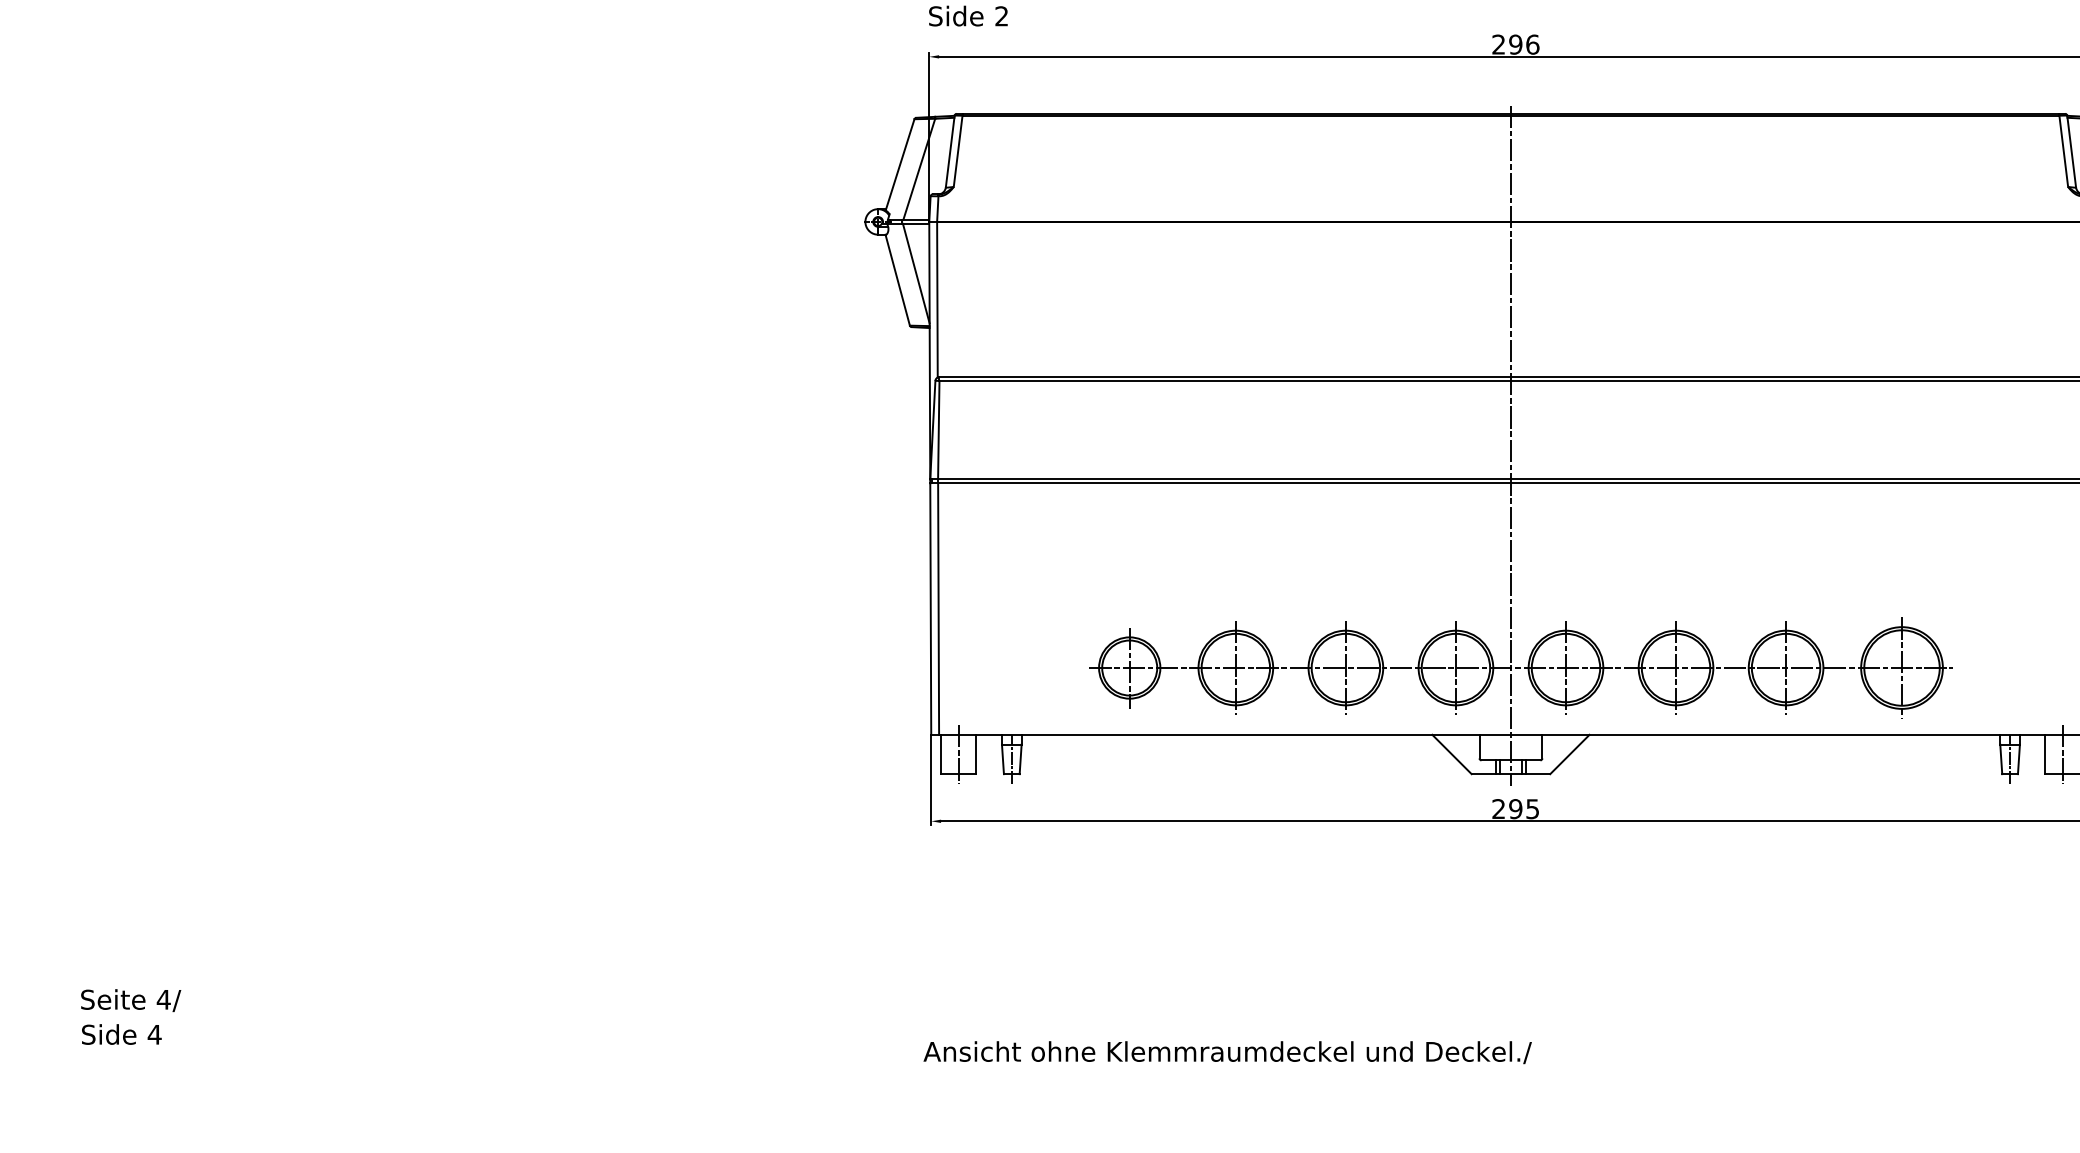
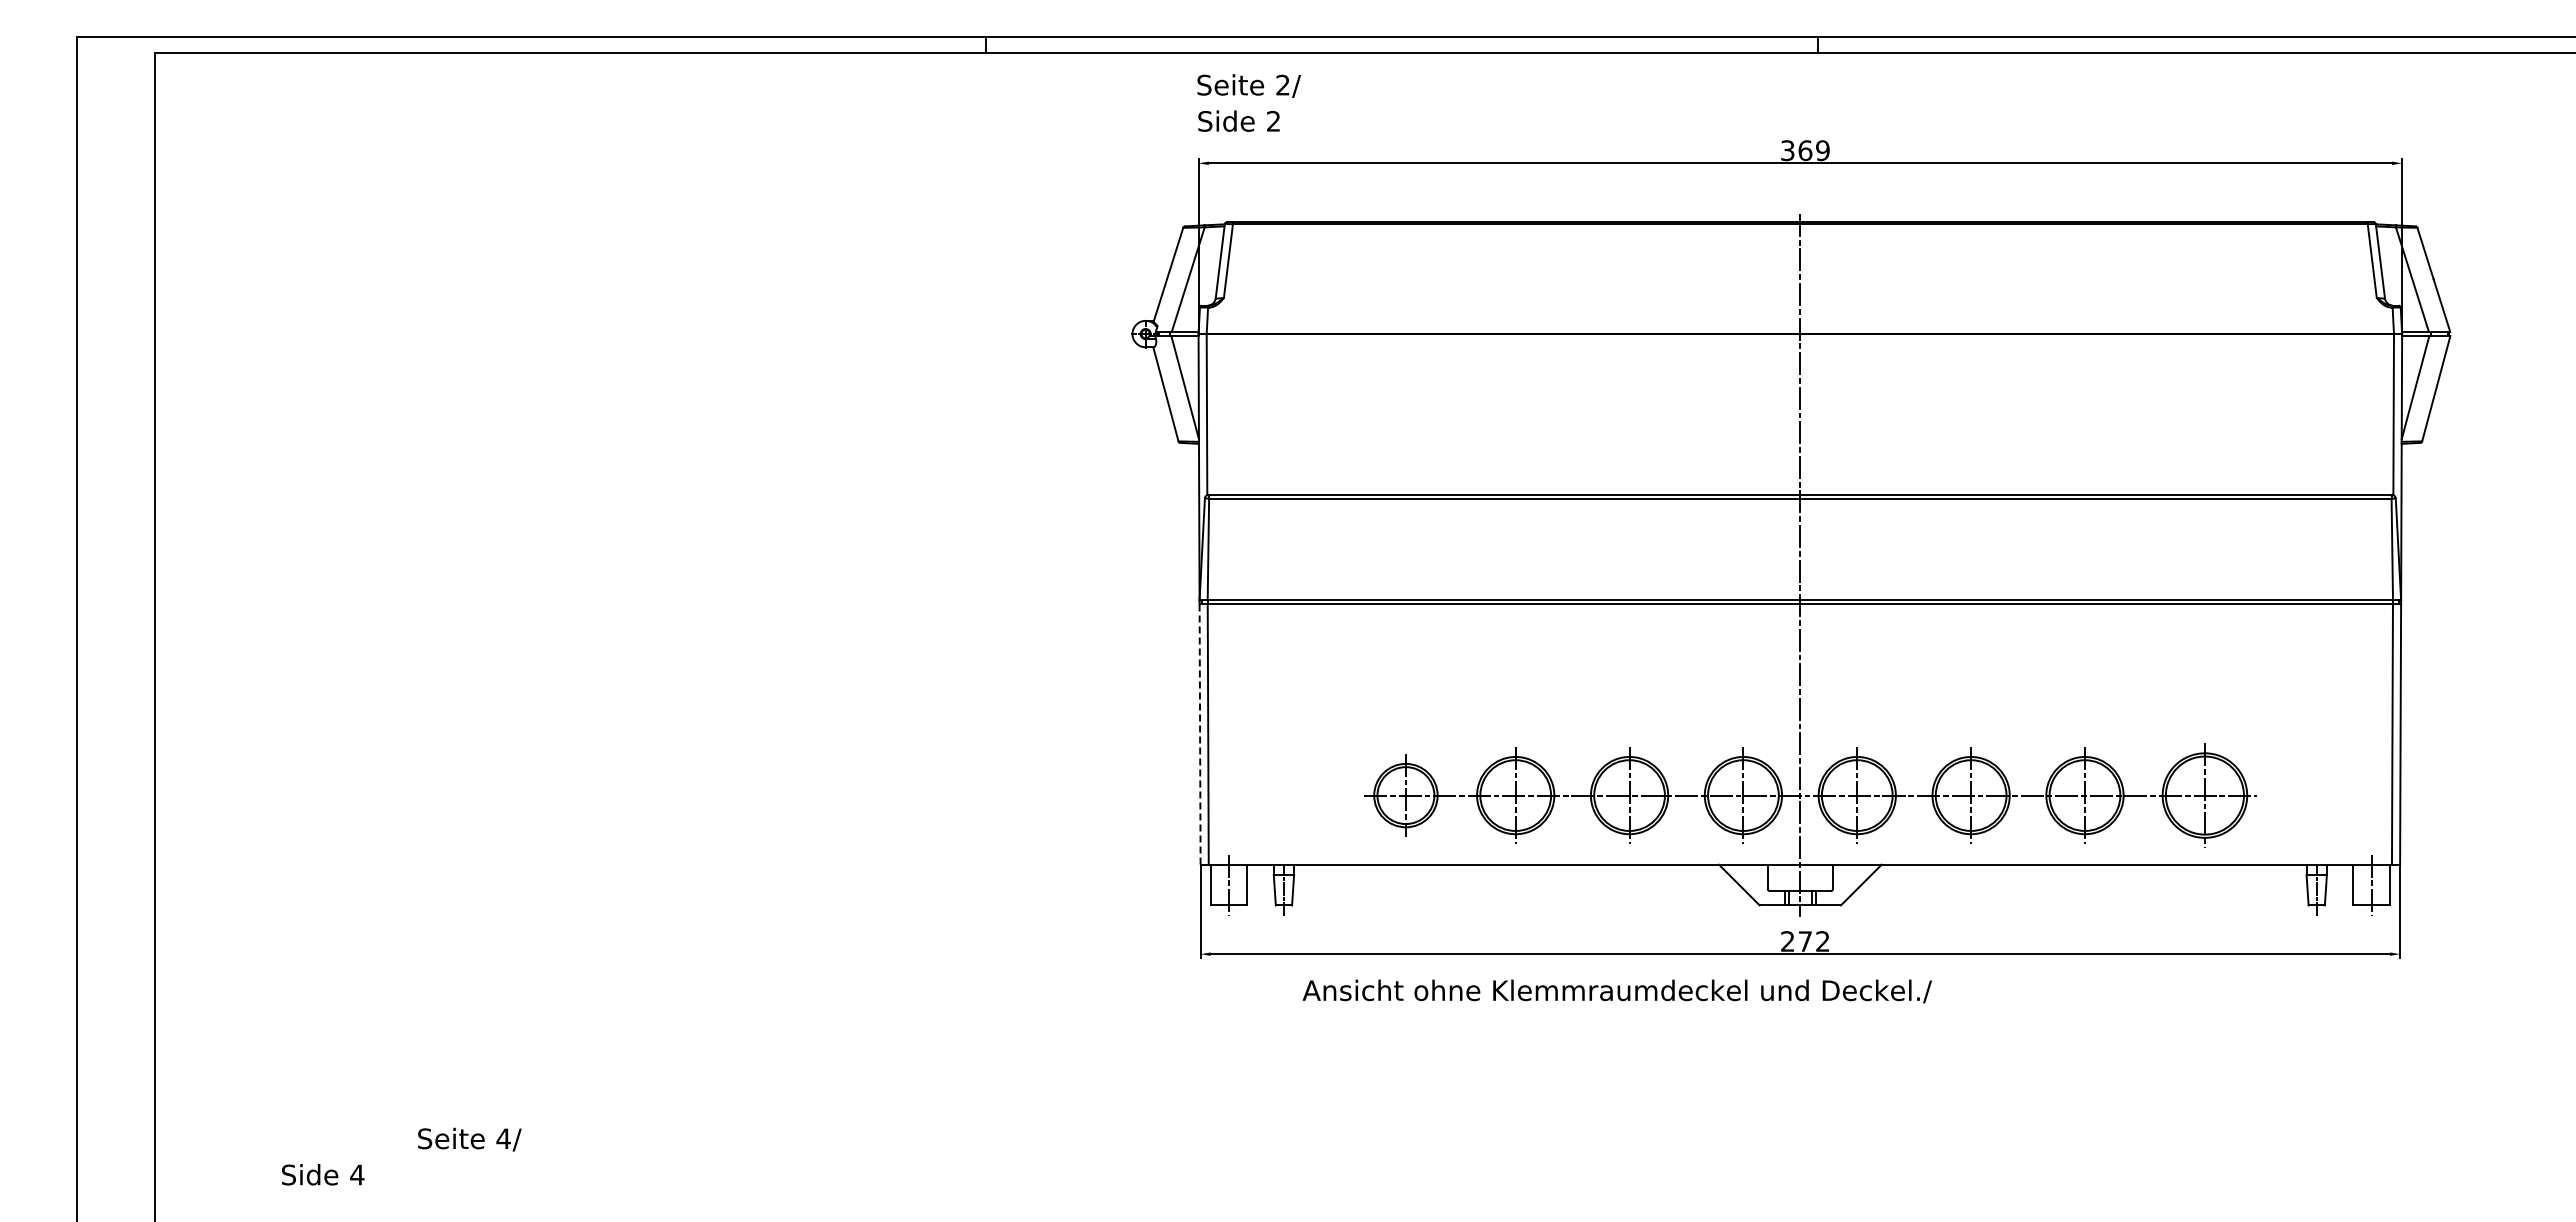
text: (1515, 44) -> (1805, 150), 296 -> 369
line: (931, 609) -> (1200, 735), solid -> dashed
text: (1523, 809) -> (1813, 941), 295 -> 272
text: (130, 1000) -> (469, 1139), moved
text: (122, 1034) -> (323, 1174), moved
text: (1226, 1052) -> (1616, 991), moved

